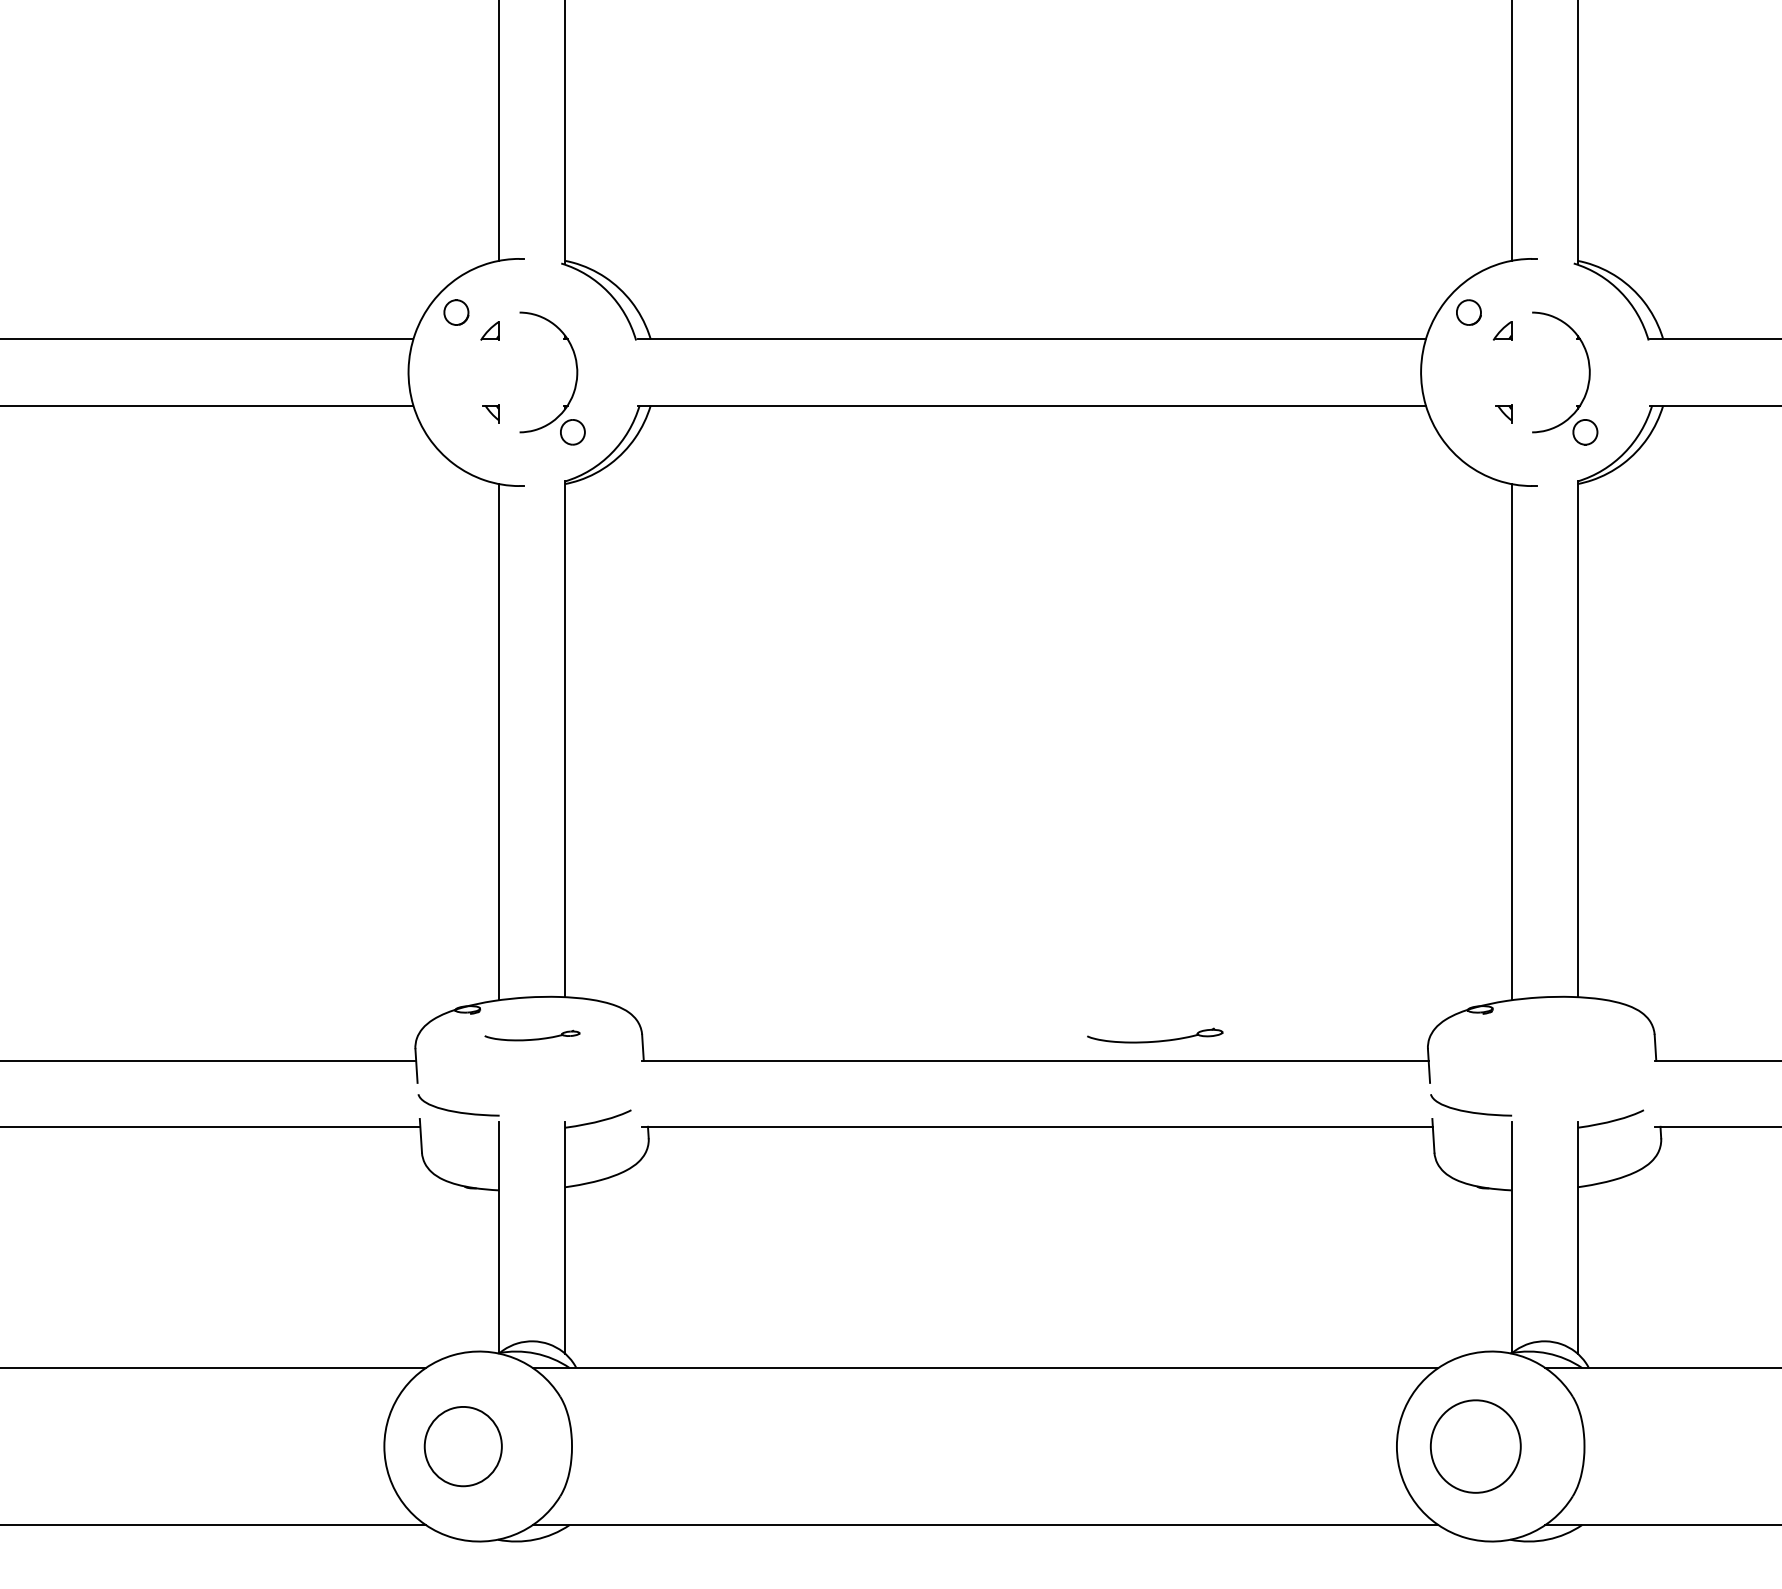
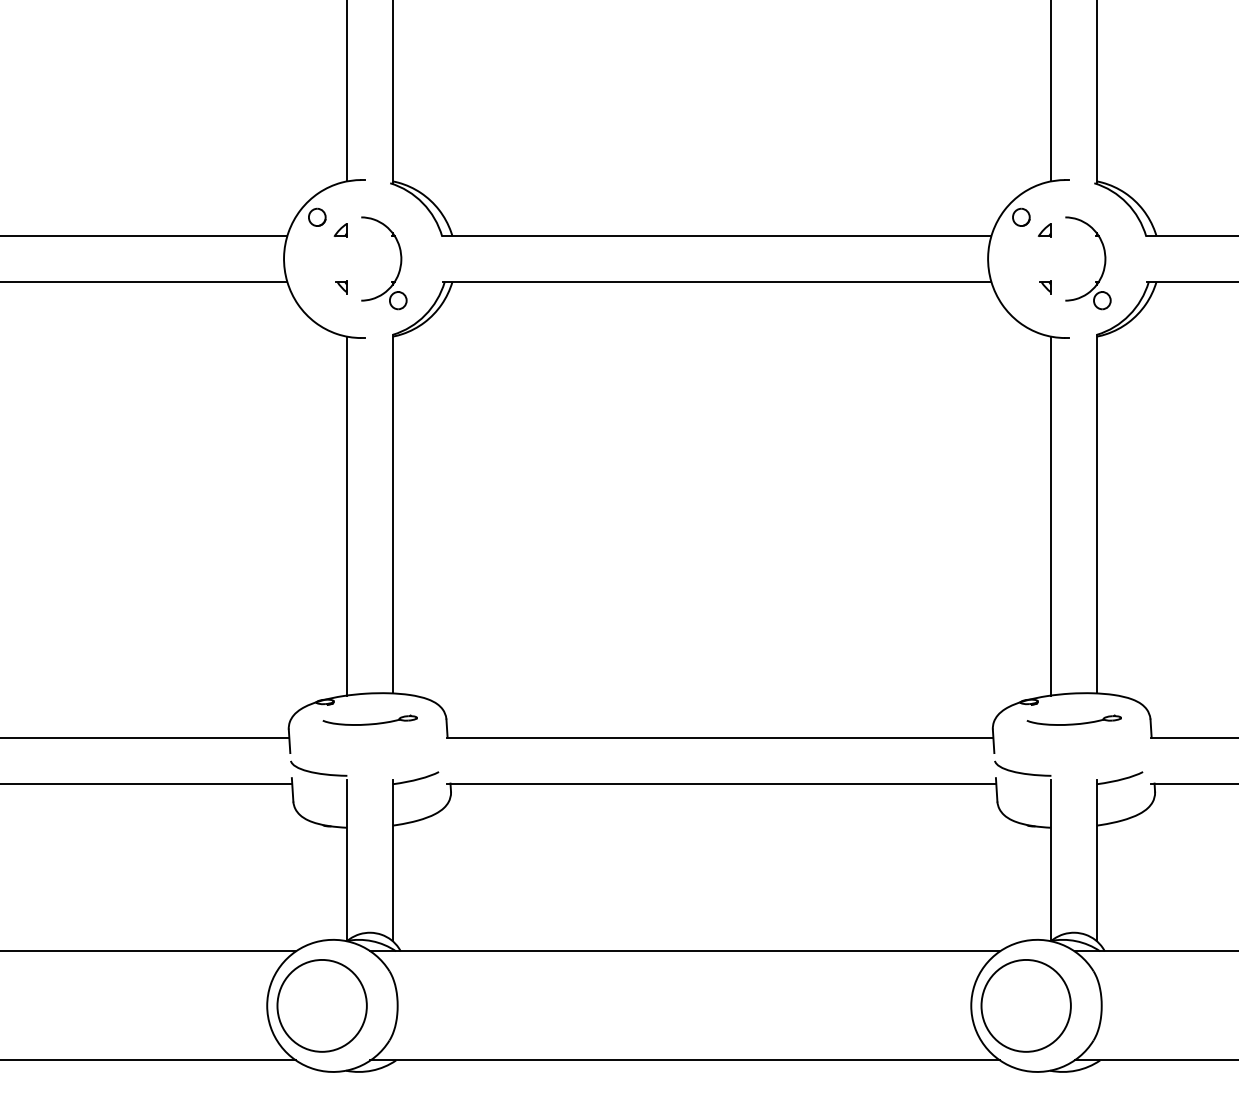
part: (531, 1034) -> (369, 719), size x1.43
part: (1154, 1034) -> (1073, 719), moved
part: (462, 1445) -> (321, 1005), size x1.67
part: (1474, 1445) -> (1025, 1005), size x1.43

